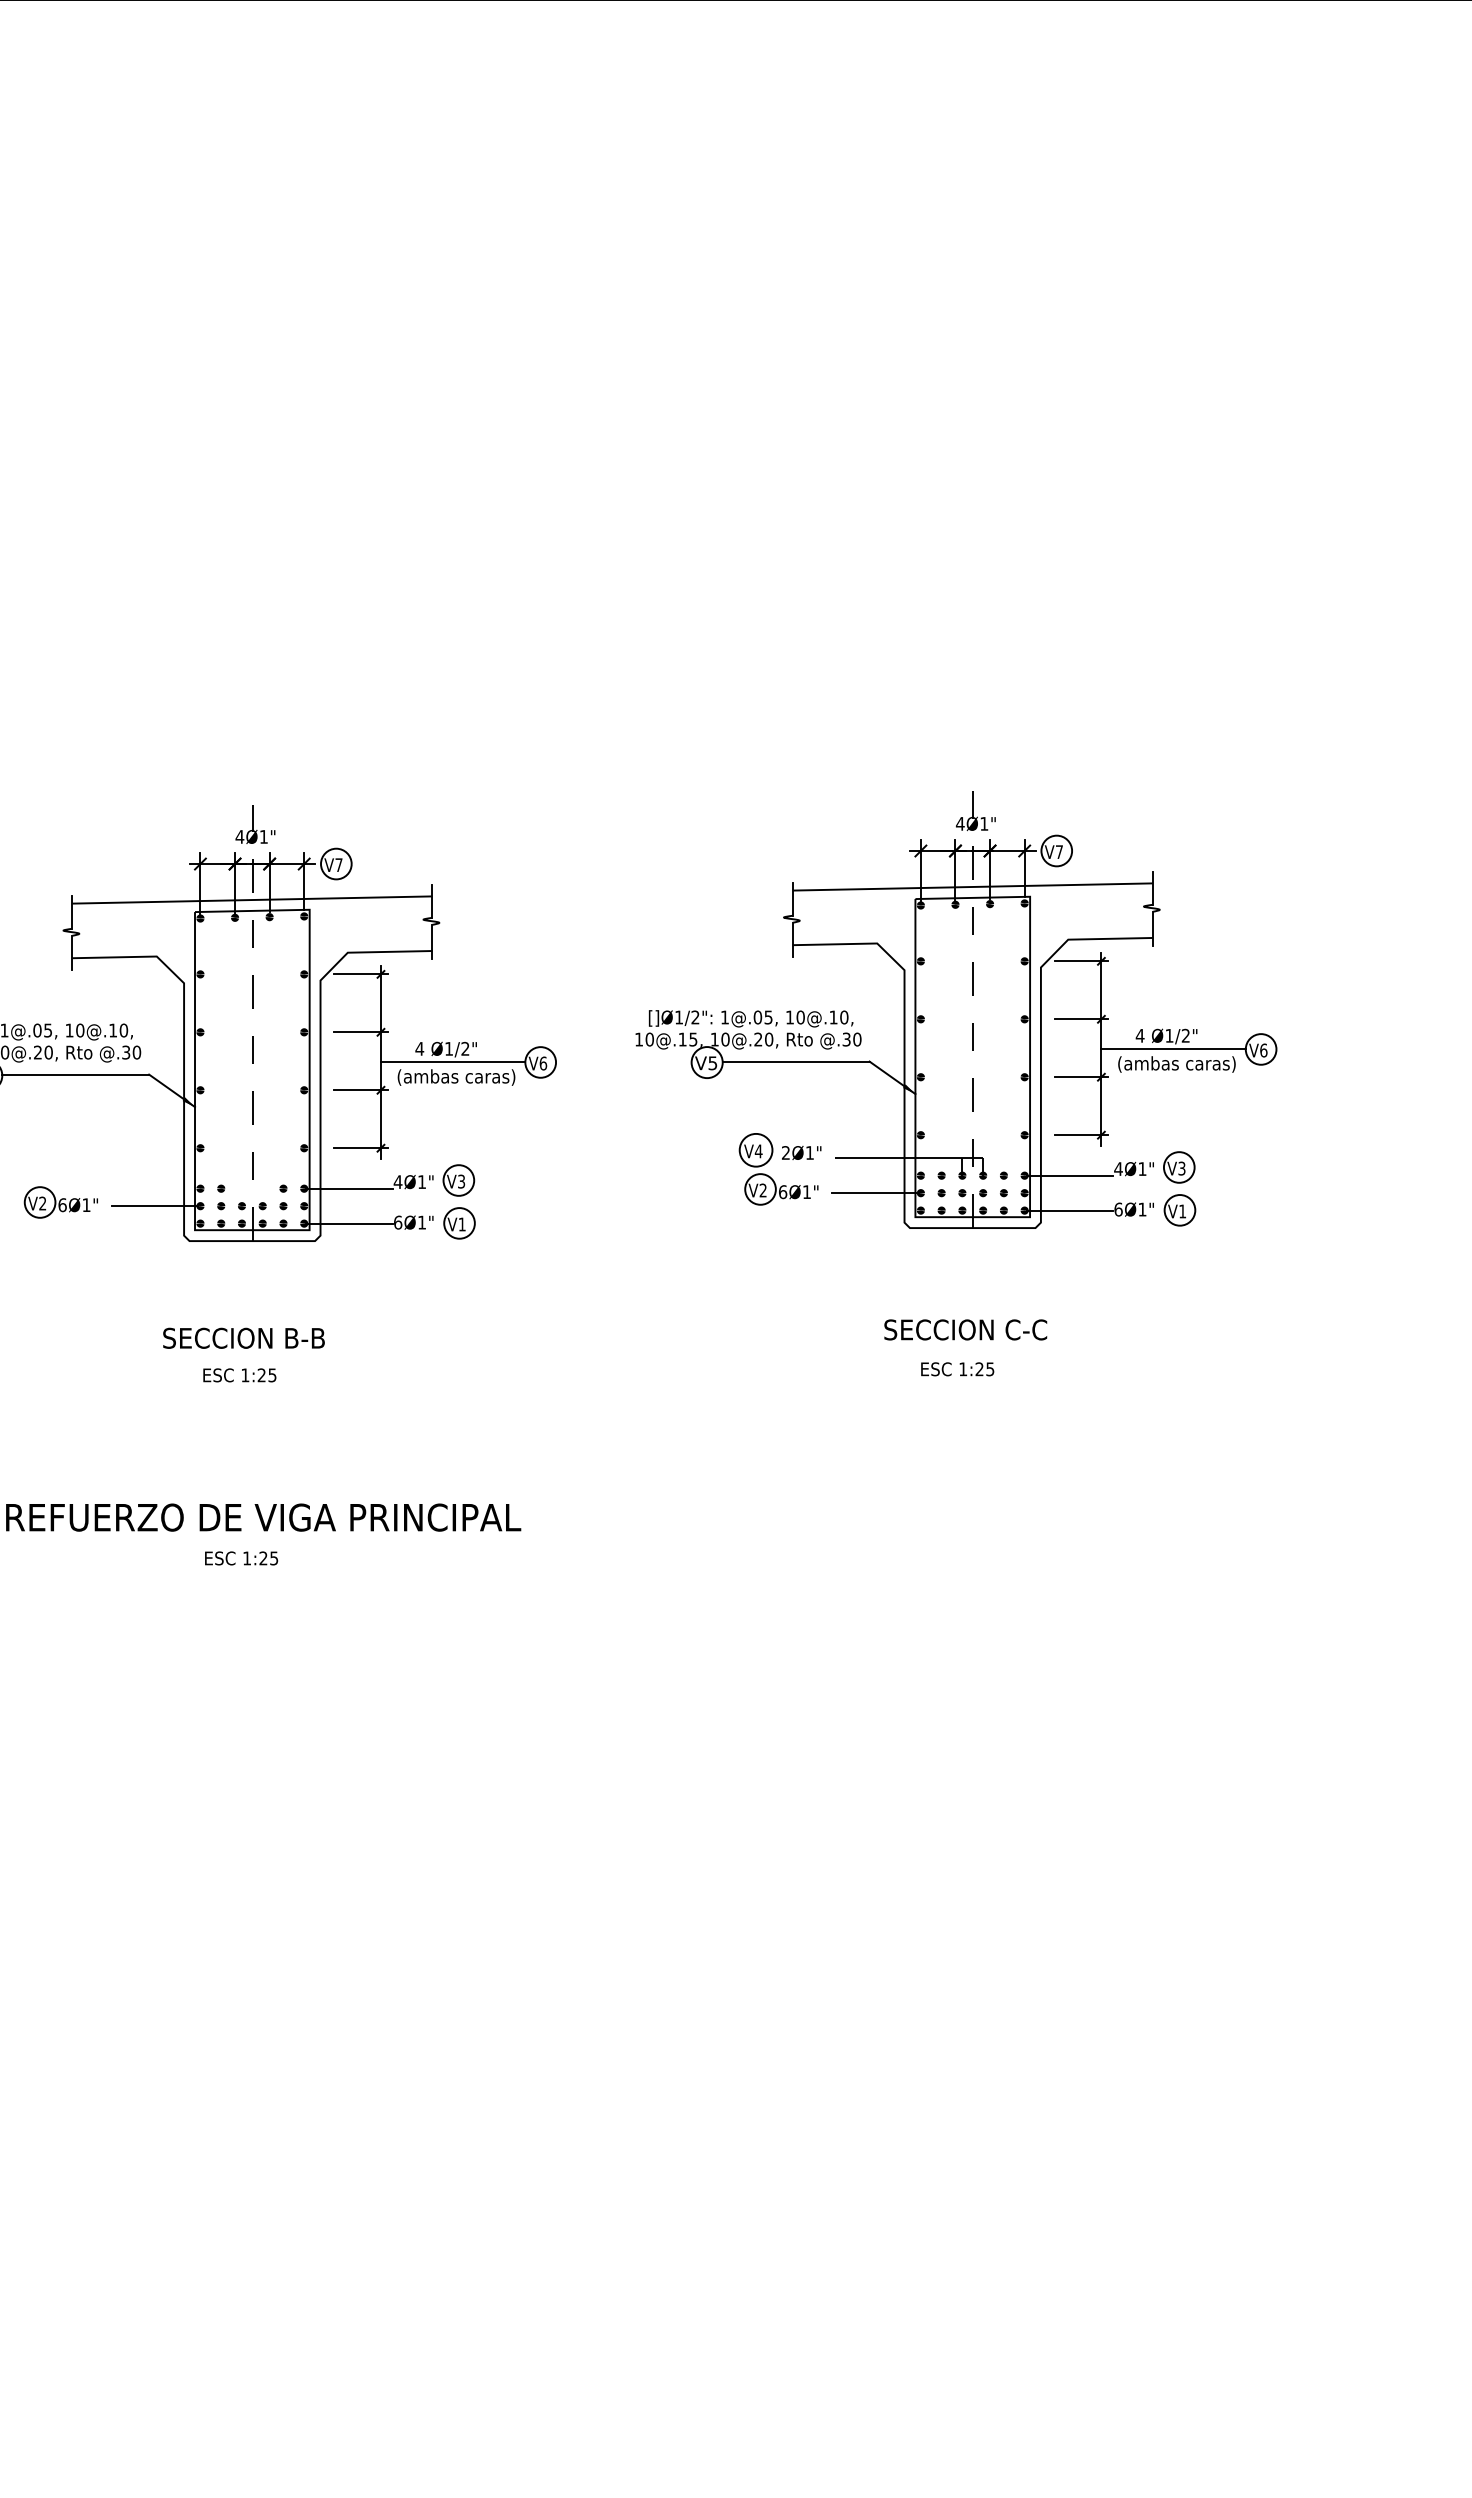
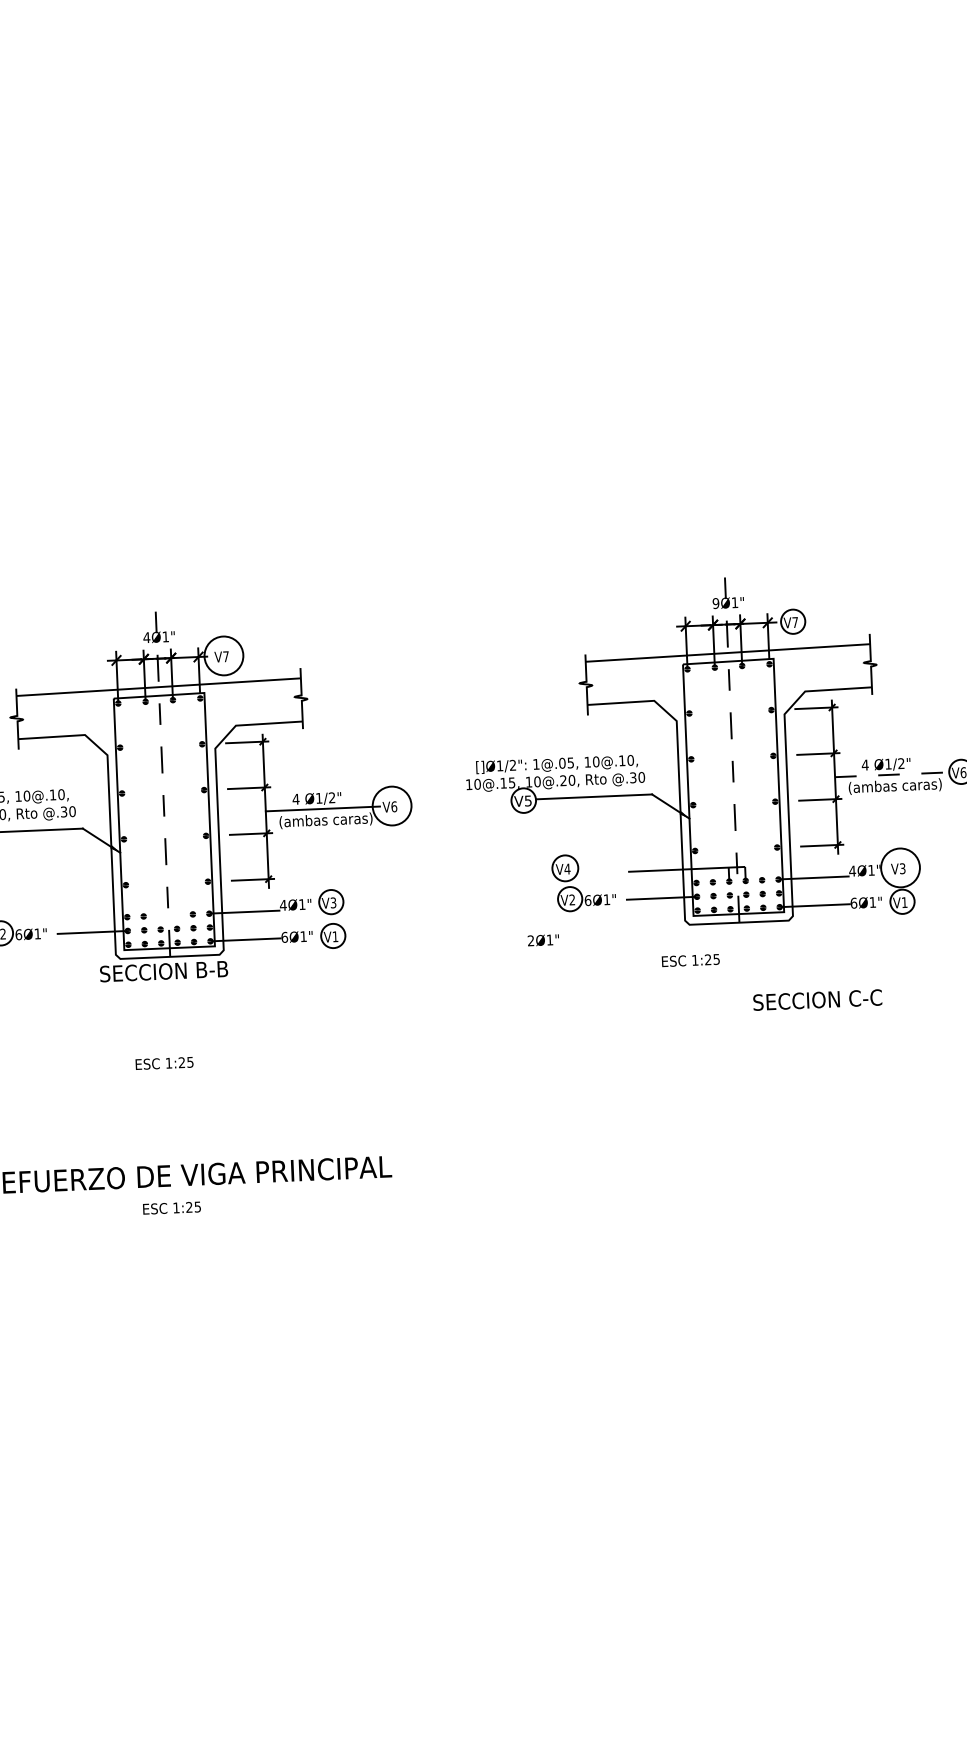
text: (959, 823) -> (715, 603), 4Ø1" -> 9Ø1"
circle: (336, 863) -> (224, 655), size x1.6
line: (1174, 1049) -> (892, 774), solid -> dashed
circle: (540, 1062) -> (391, 806), size x1.6
text: (801, 1152) -> (543, 939), moved
circle: (1178, 1167) -> (899, 867), size x1.6
text: (965, 1329) -> (817, 999), moved
text: (243, 1337) -> (163, 970), moved
text: (957, 1369) -> (690, 960), moved

